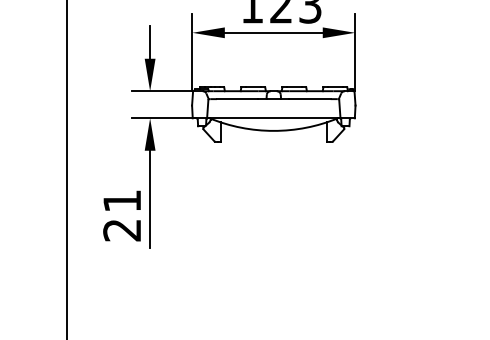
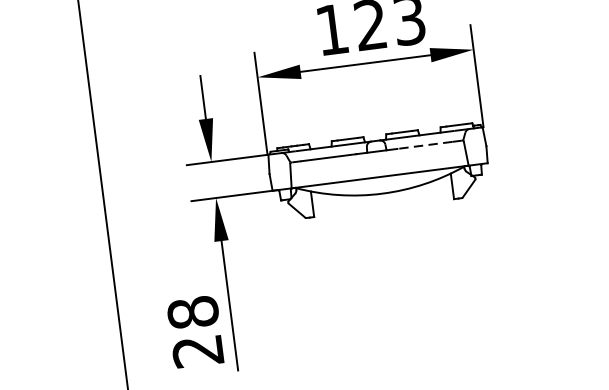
line: (309, 99) -> (424, 145), solid -> dashed
text: (122, 200) -> (193, 311), 21 -> 28

